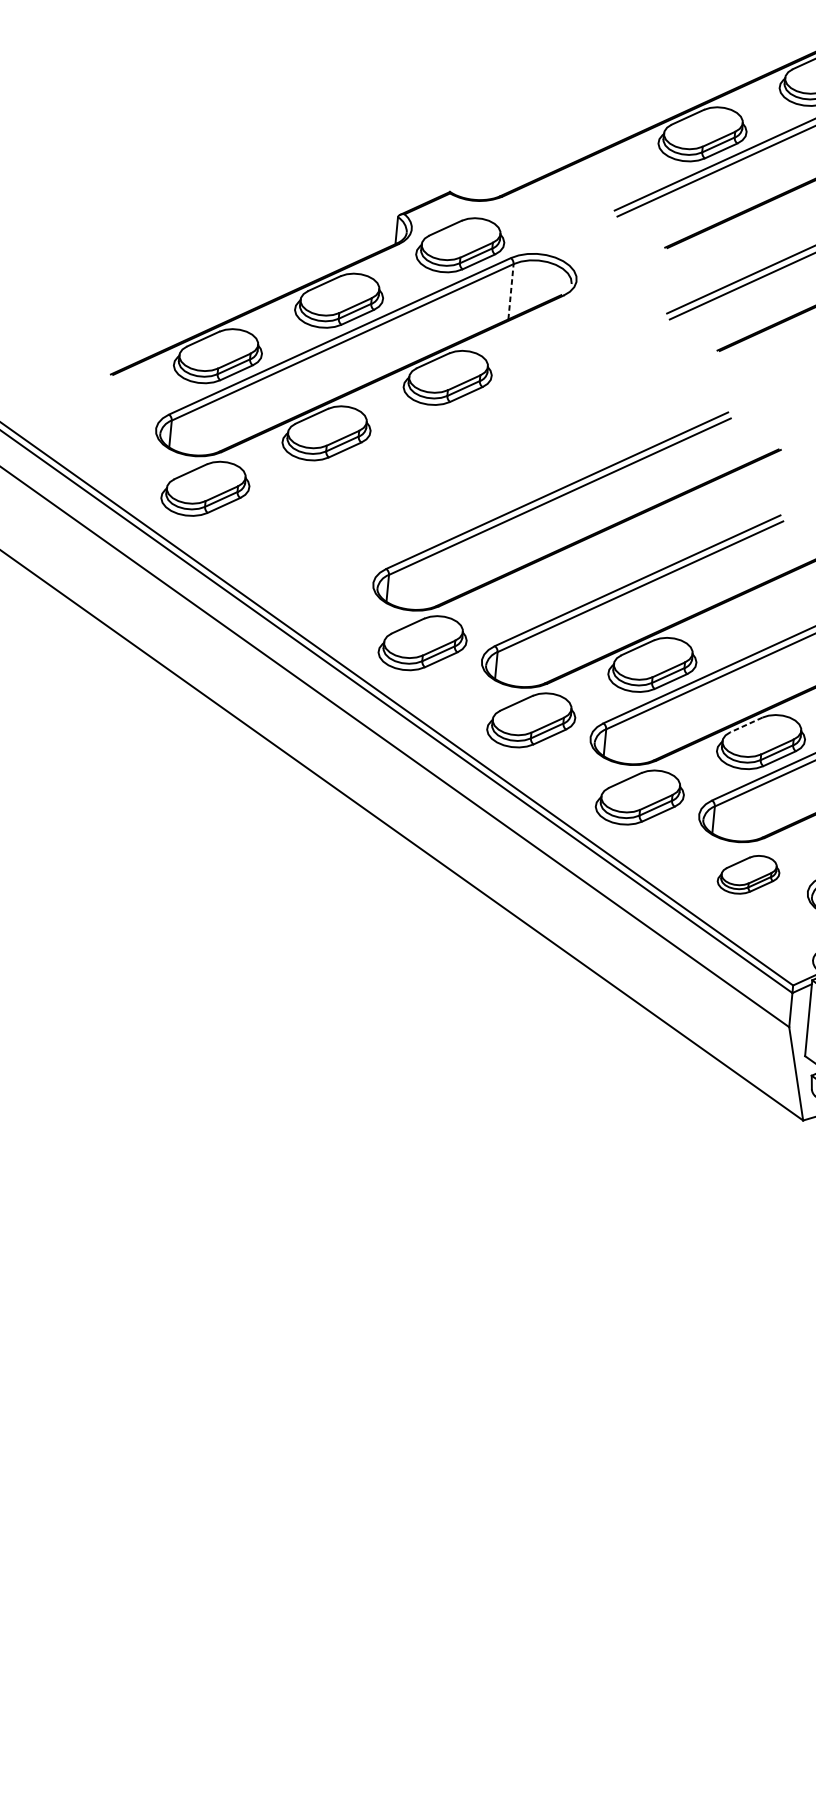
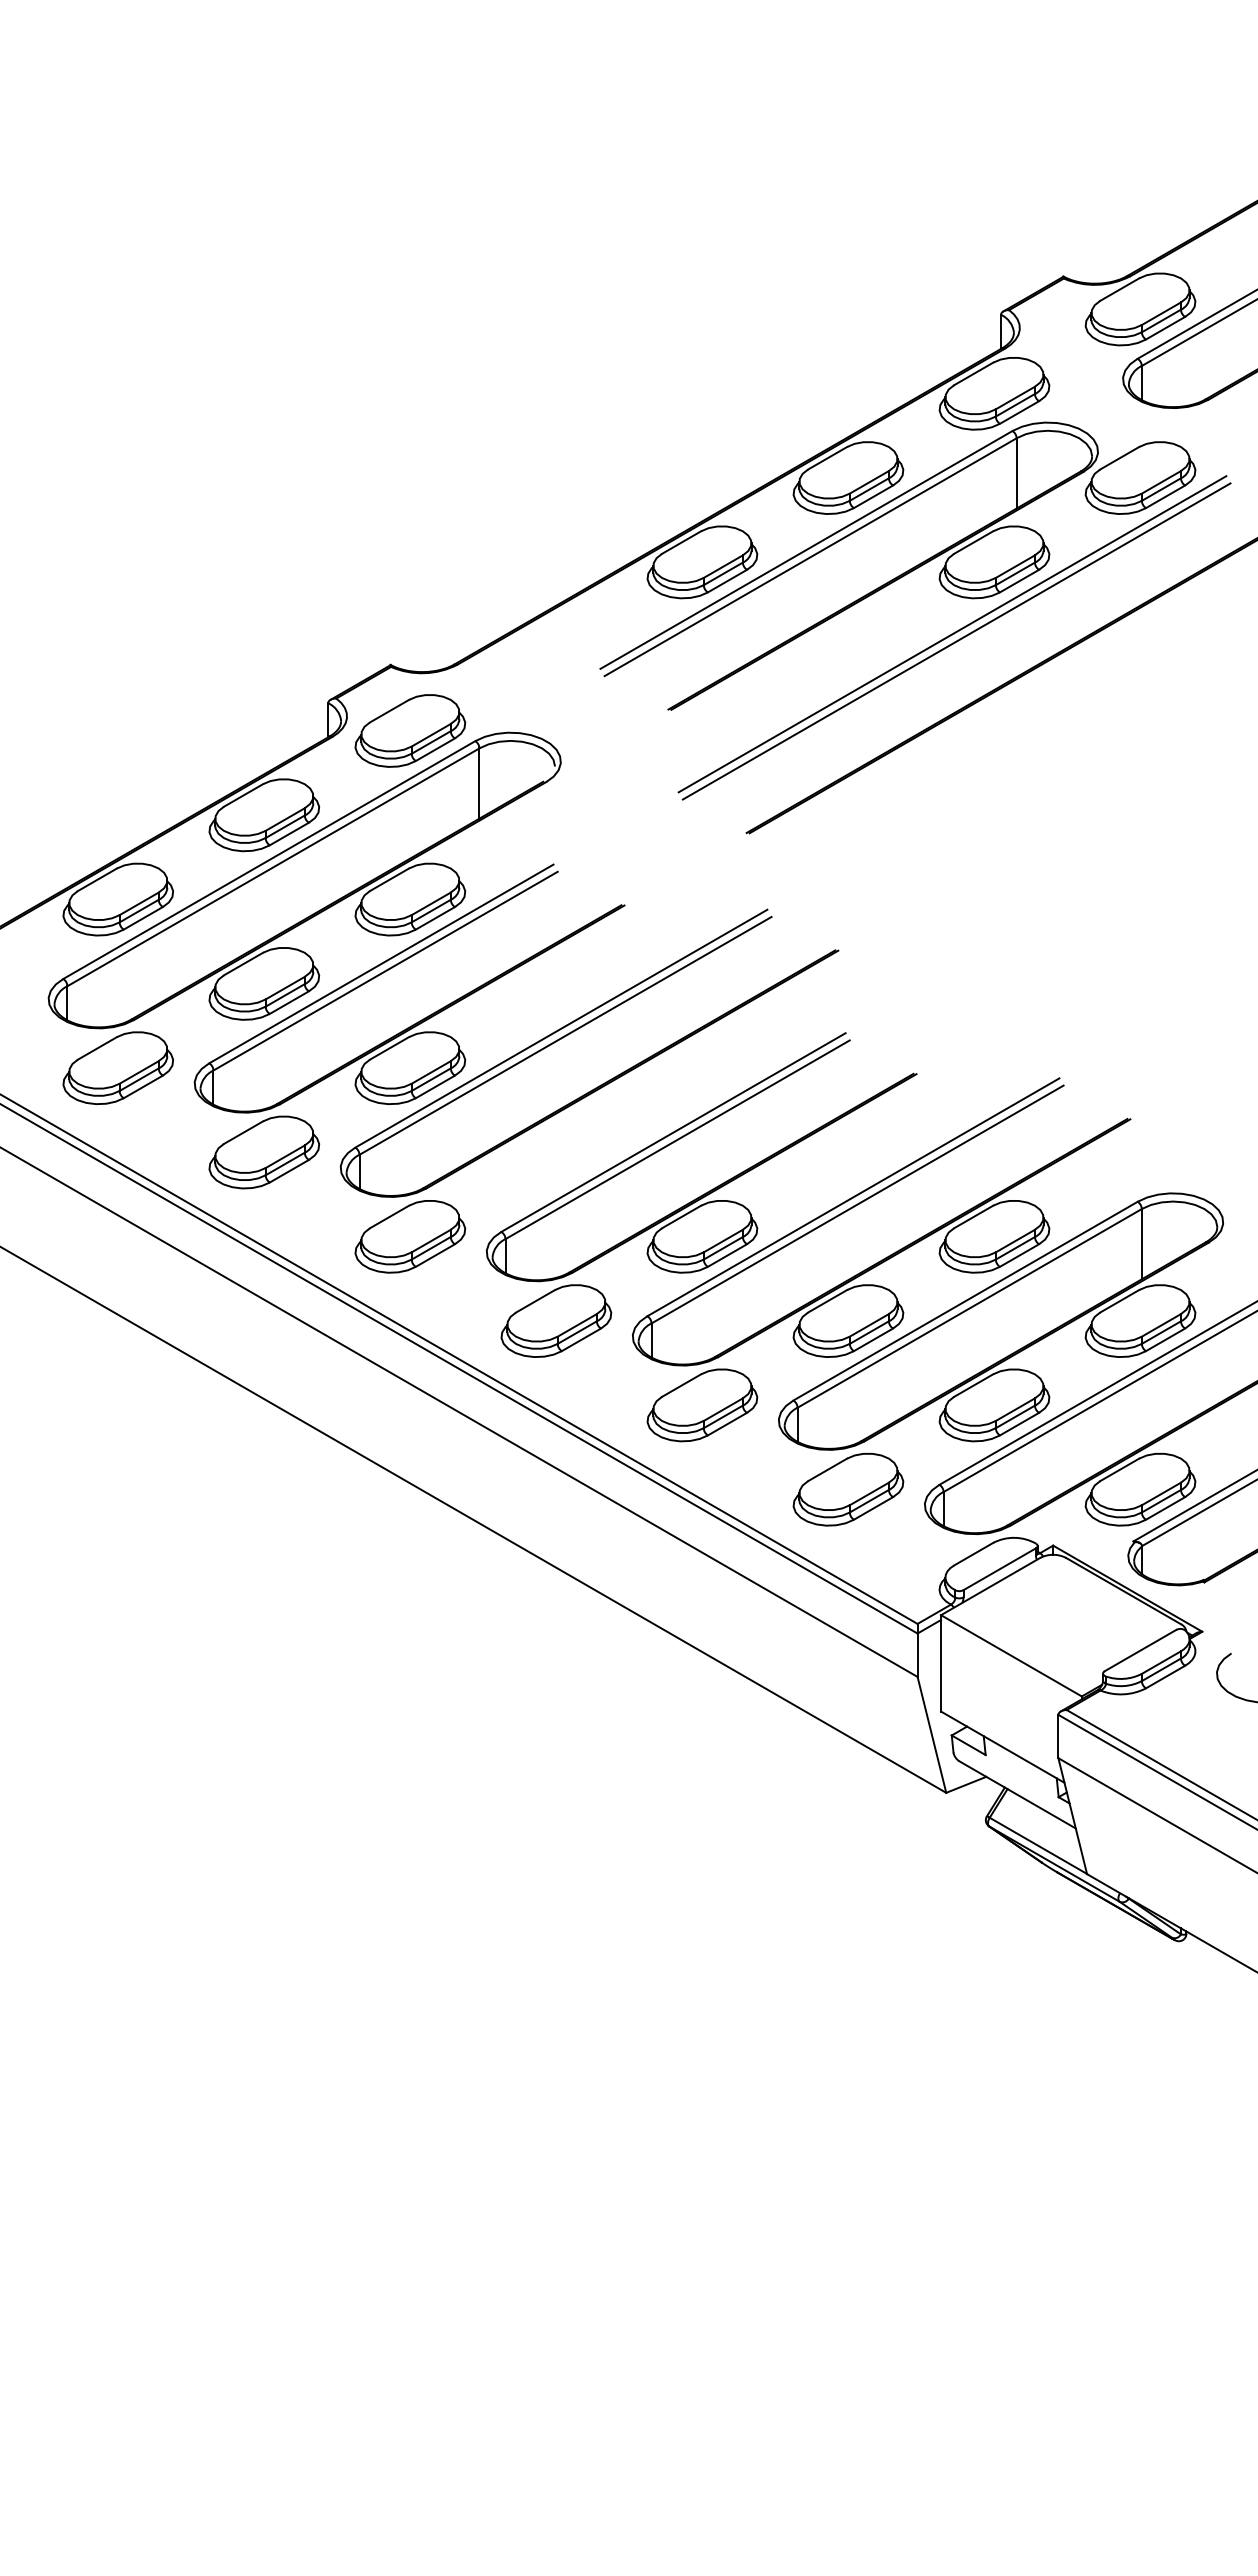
line: (511, 291) -> (479, 783), dashed -> solid
part: (437, 477) -> (409, 1026), added
line: (746, 725) -> (827, 1301), dashed -> solid
part: (748, 874) -> (848, 1489), size x1.43

